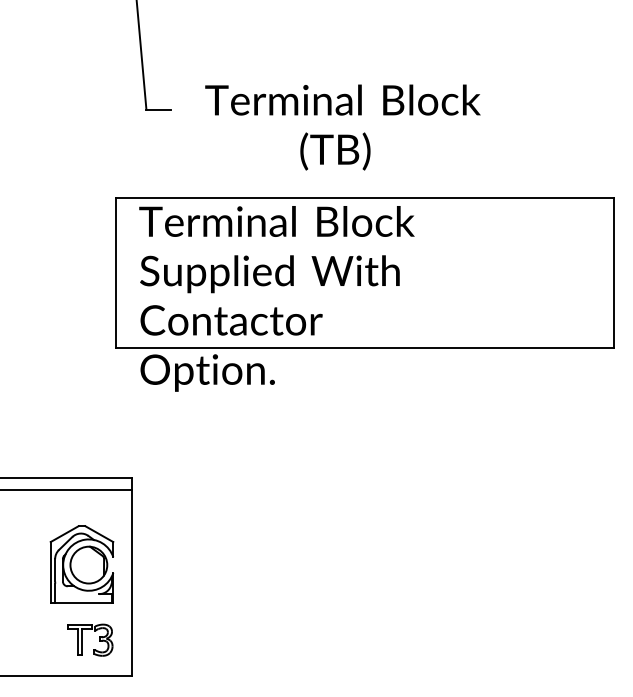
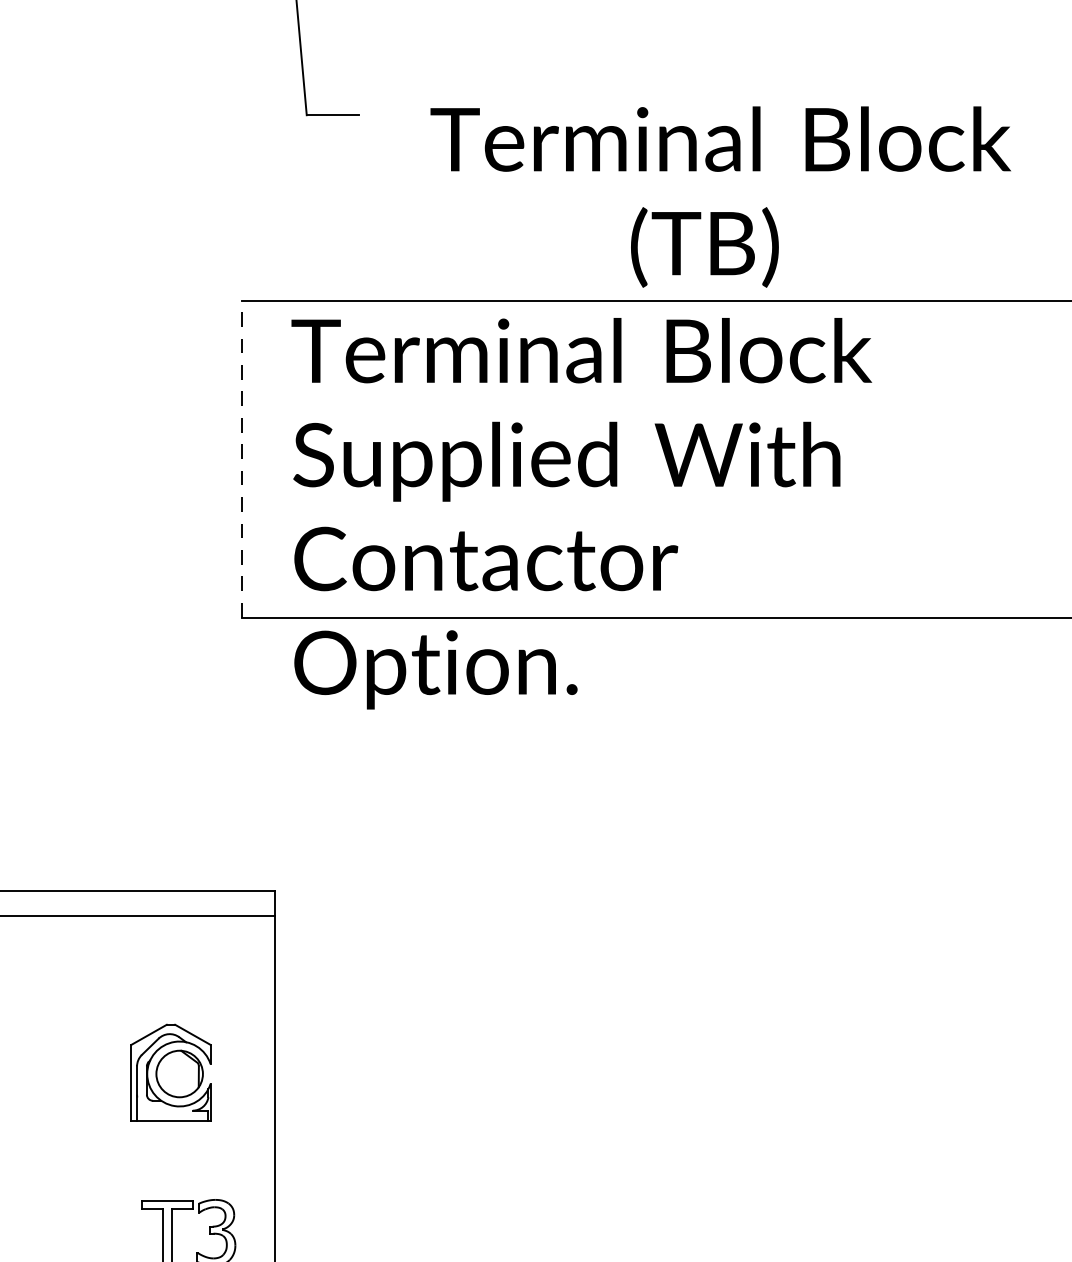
text: (342, 127) -> (719, 196), moved
line: (115, 272) -> (241, 458), solid -> dashed
part: (81, 564) -> (169, 1073), size x0.6

